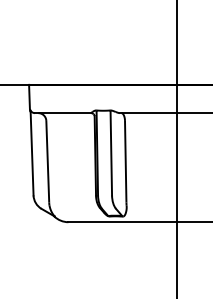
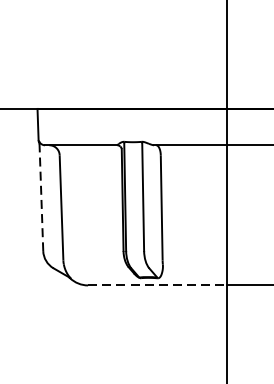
line: (32, 153) -> (41, 197), solid -> dashed
line: (122, 222) -> (157, 285), solid -> dashed

